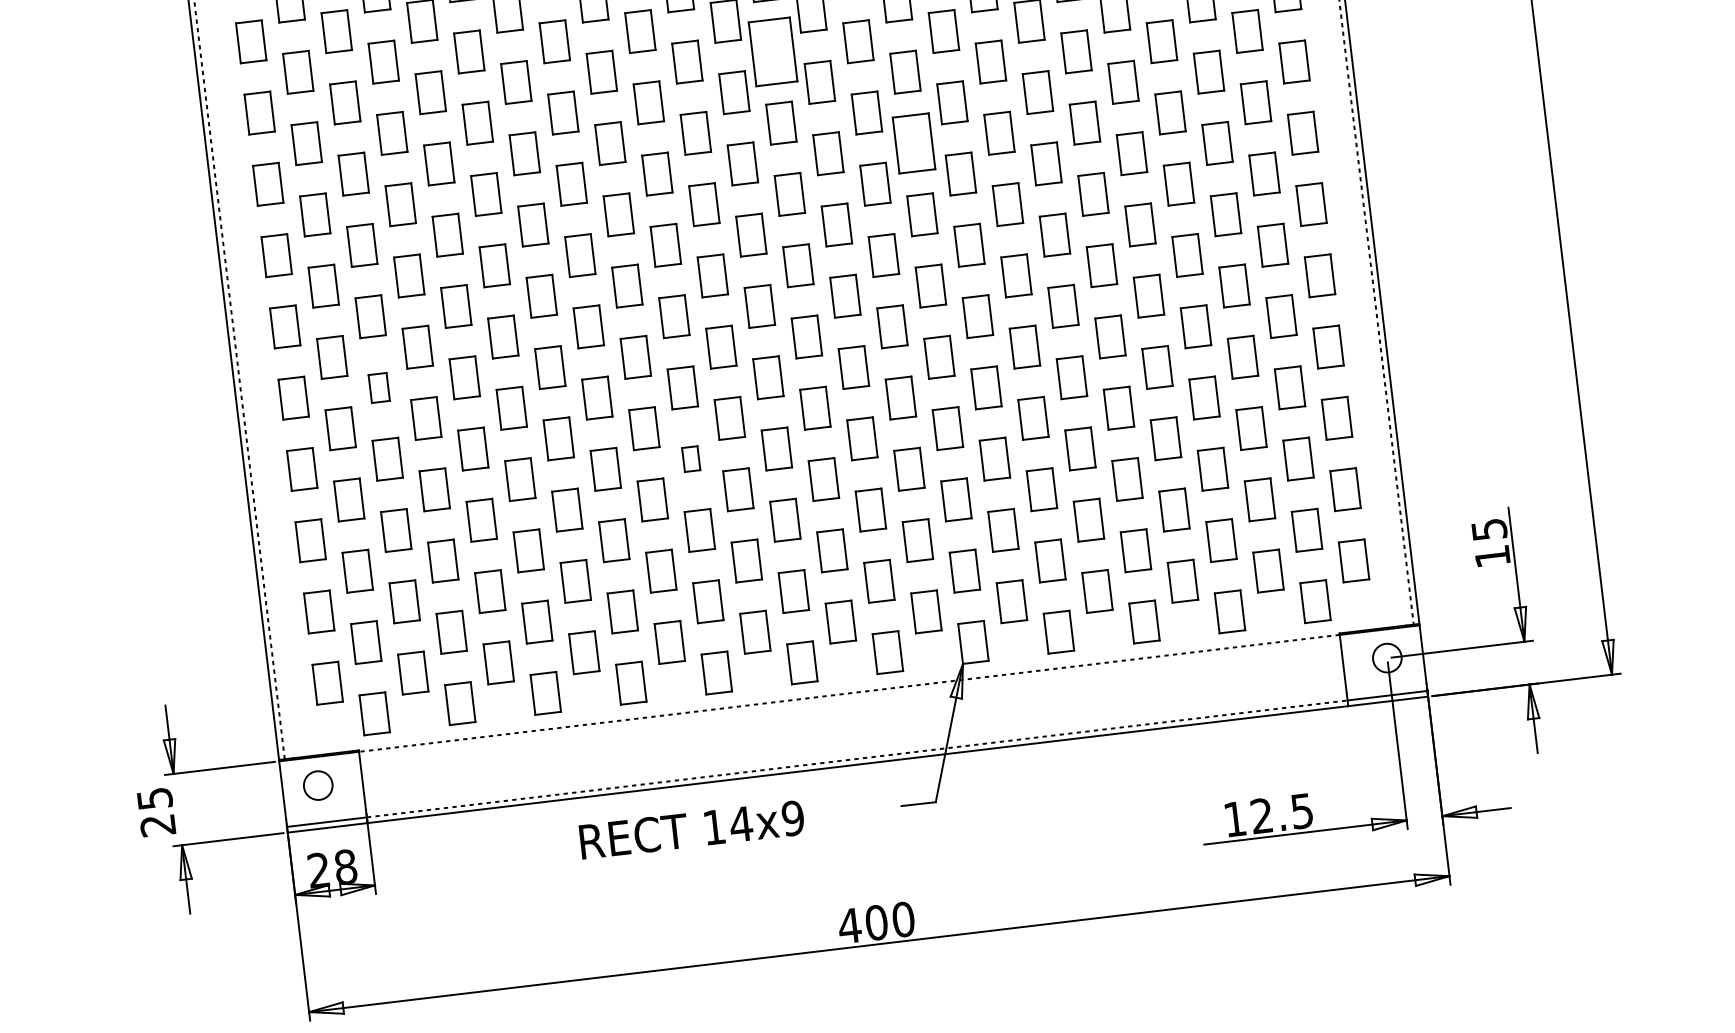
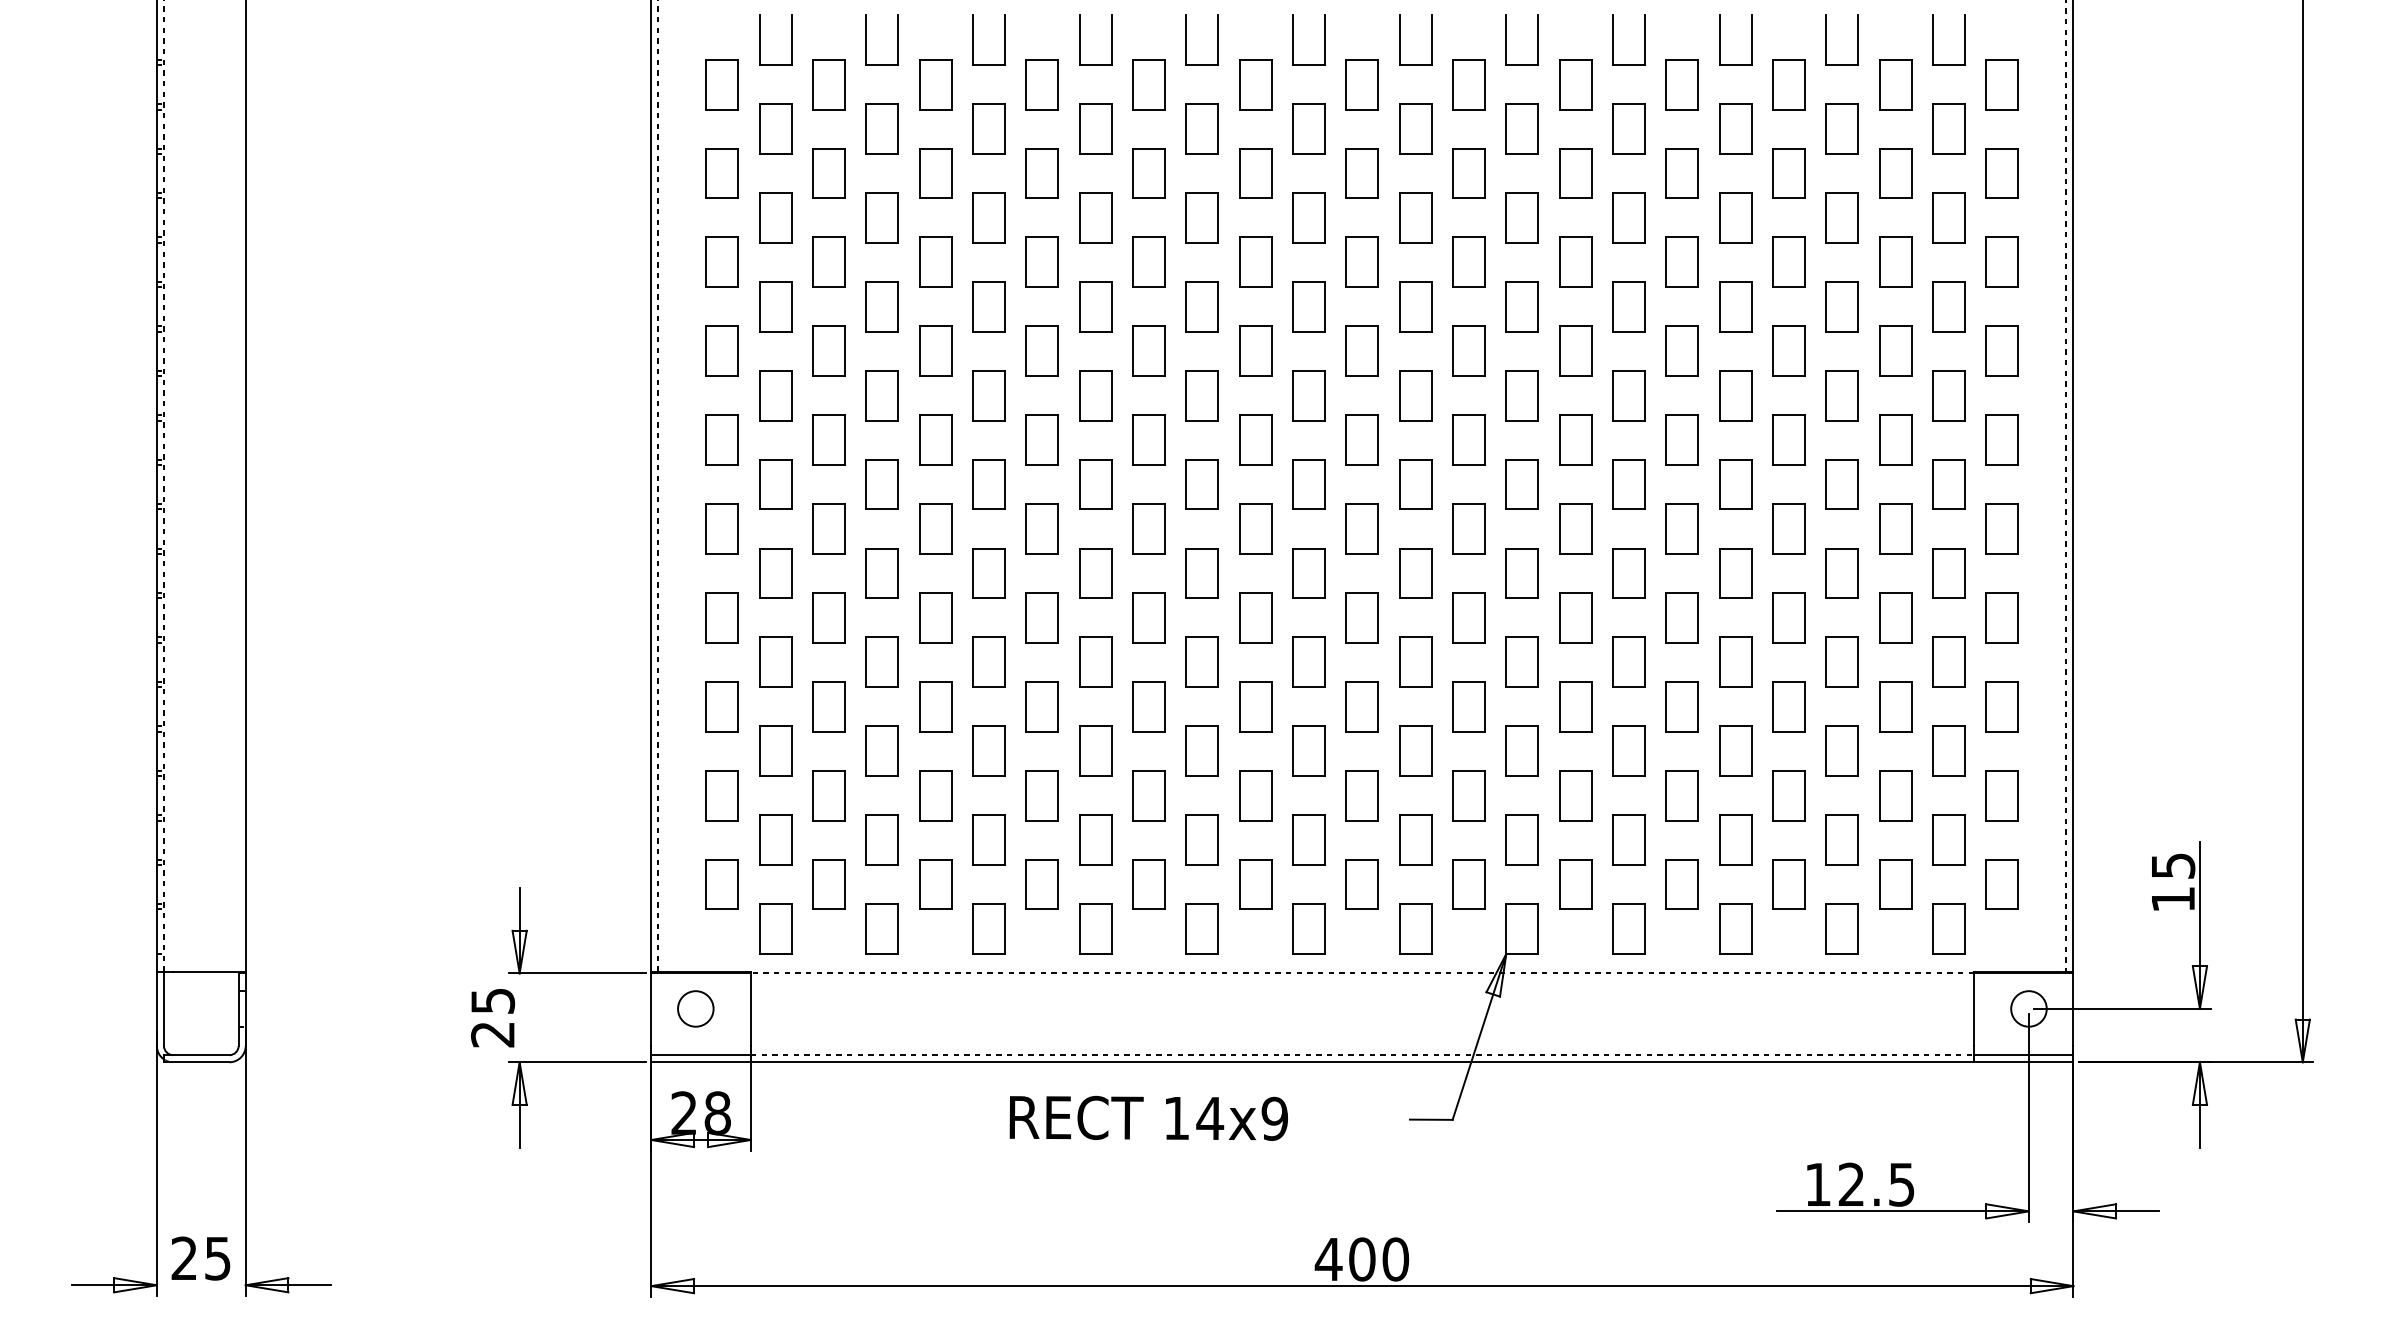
part: (772, 51) -> (1361, 173), size x0.62
part: (913, 143) -> (1521, 306), size x0.71
part: (378, 387) -> (828, 528), size x1.43
part: (690, 458) -> (1201, 661), size x1.67

